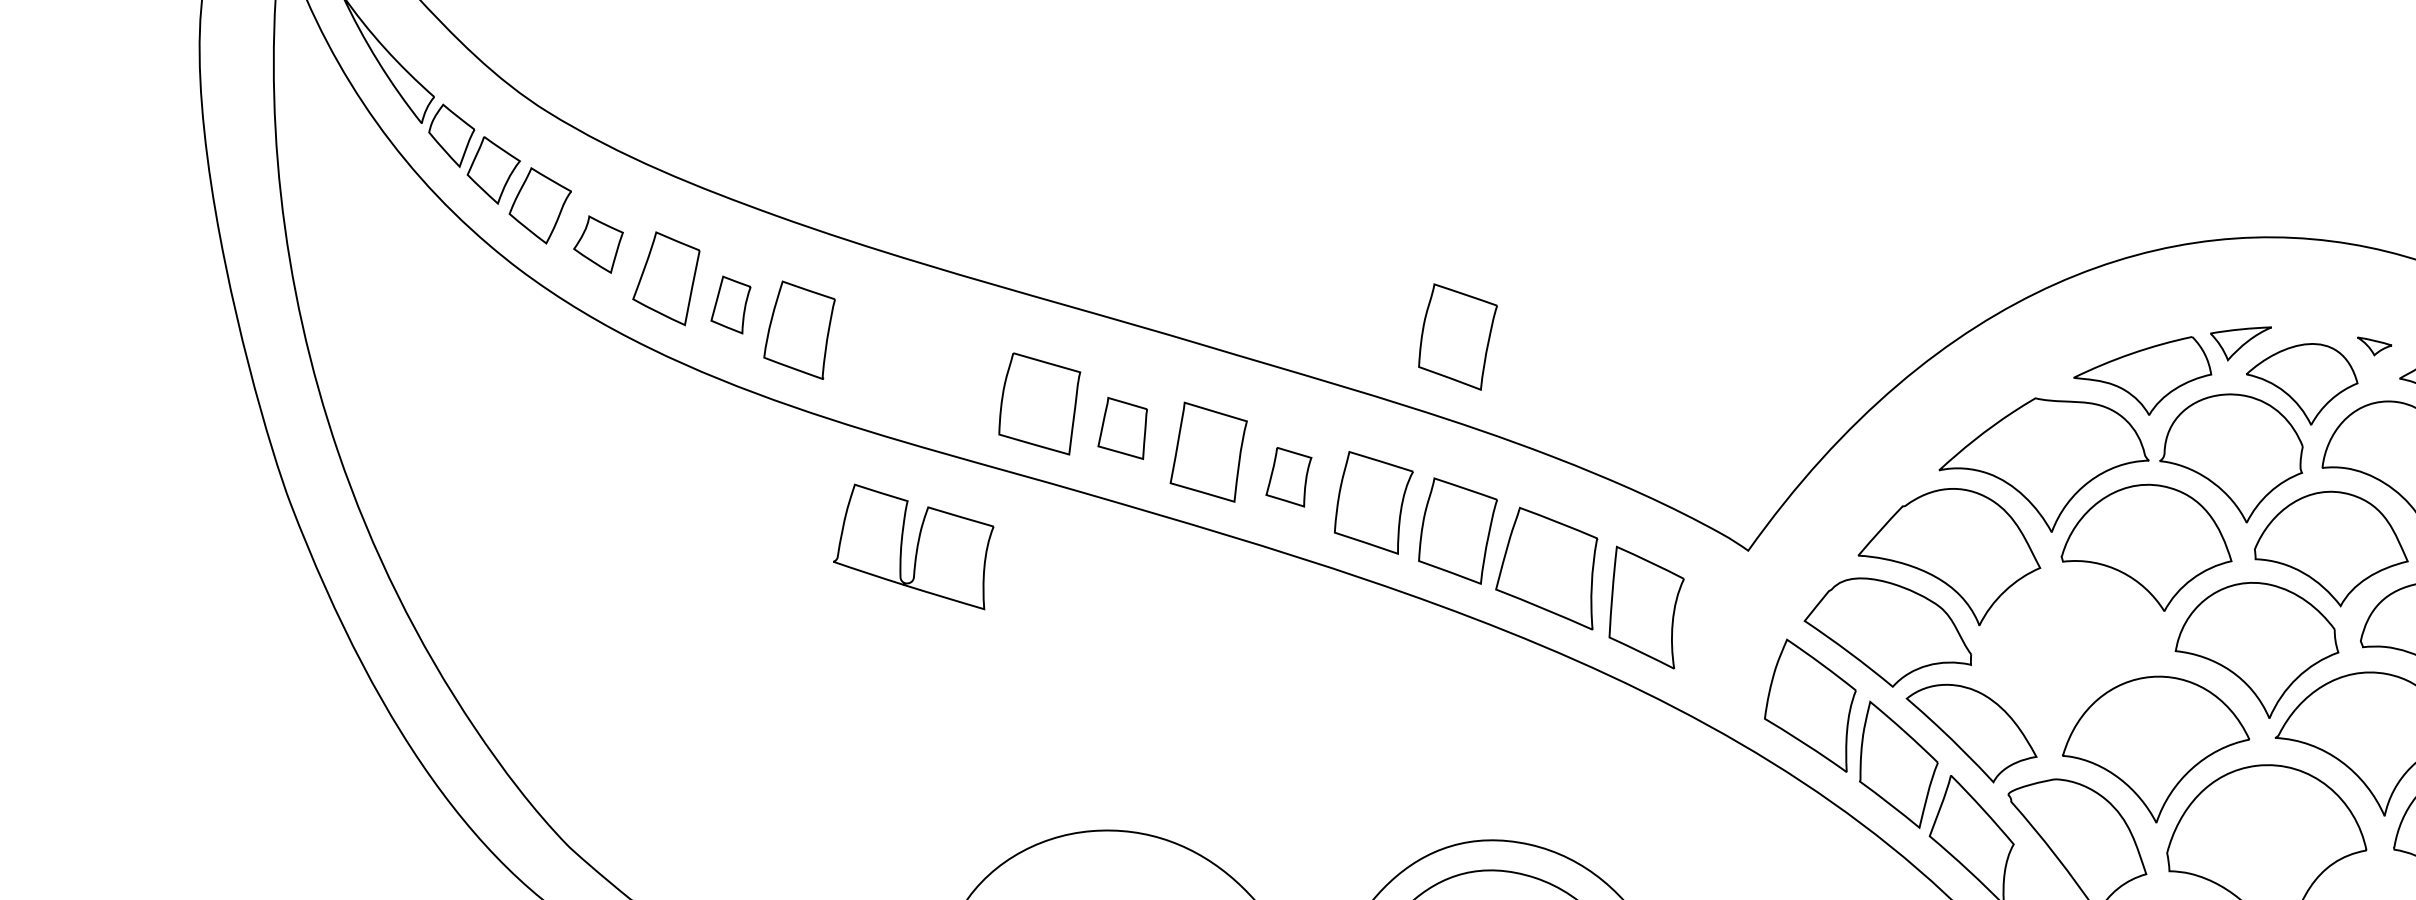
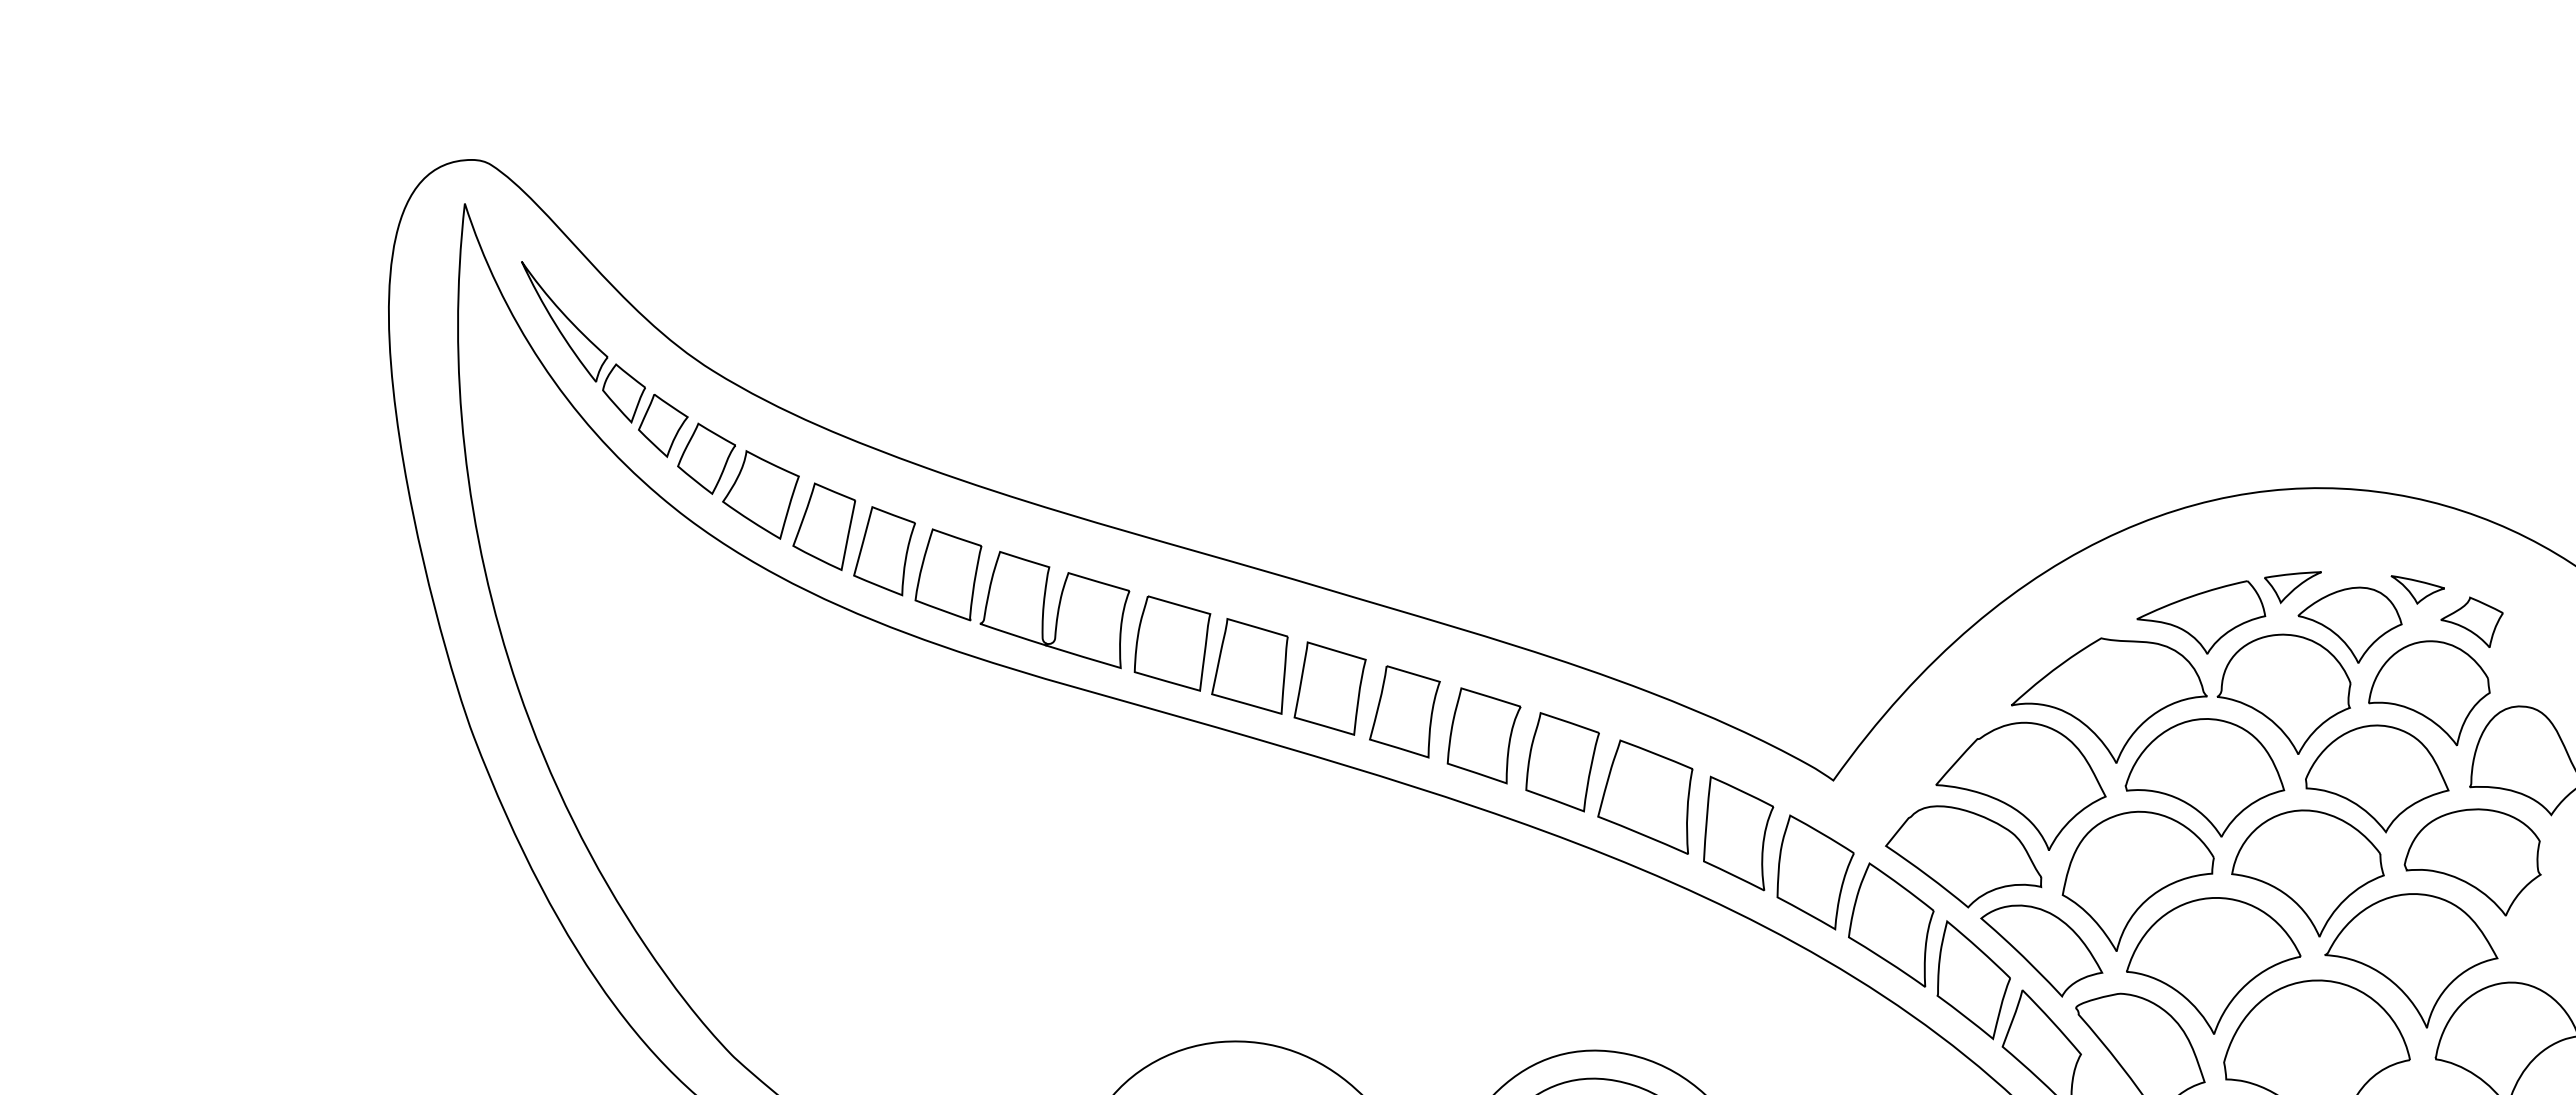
part: (598, 244) -> (760, 494), size x1.67
part: (730, 305) -> (884, 551), size x1.67
part: (1457, 337) -> (1562, 581), removed
part: (2374, 345) -> (2417, 589), size x1.67
part: (1122, 428) -> (1249, 666), size x1.67
part: (1288, 476) -> (1404, 711), size x1.67
part: (913, 546) -> (1054, 609), moved
part: (1729, 649) -> (1815, 872), added
part: (2074, 657) -> (2137, 880), added

